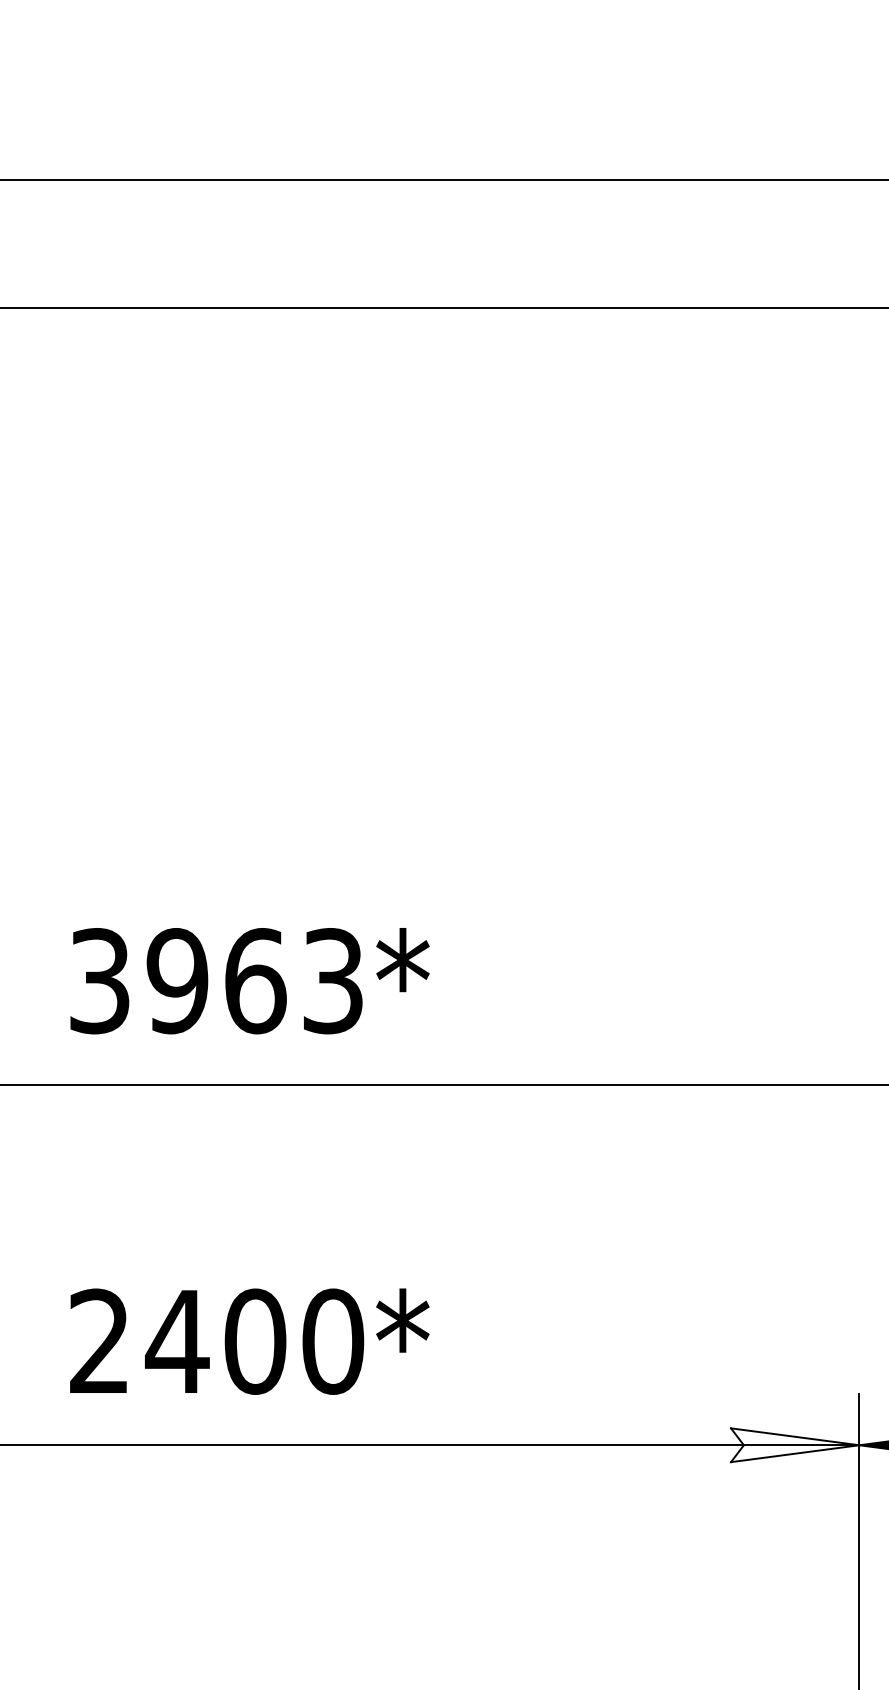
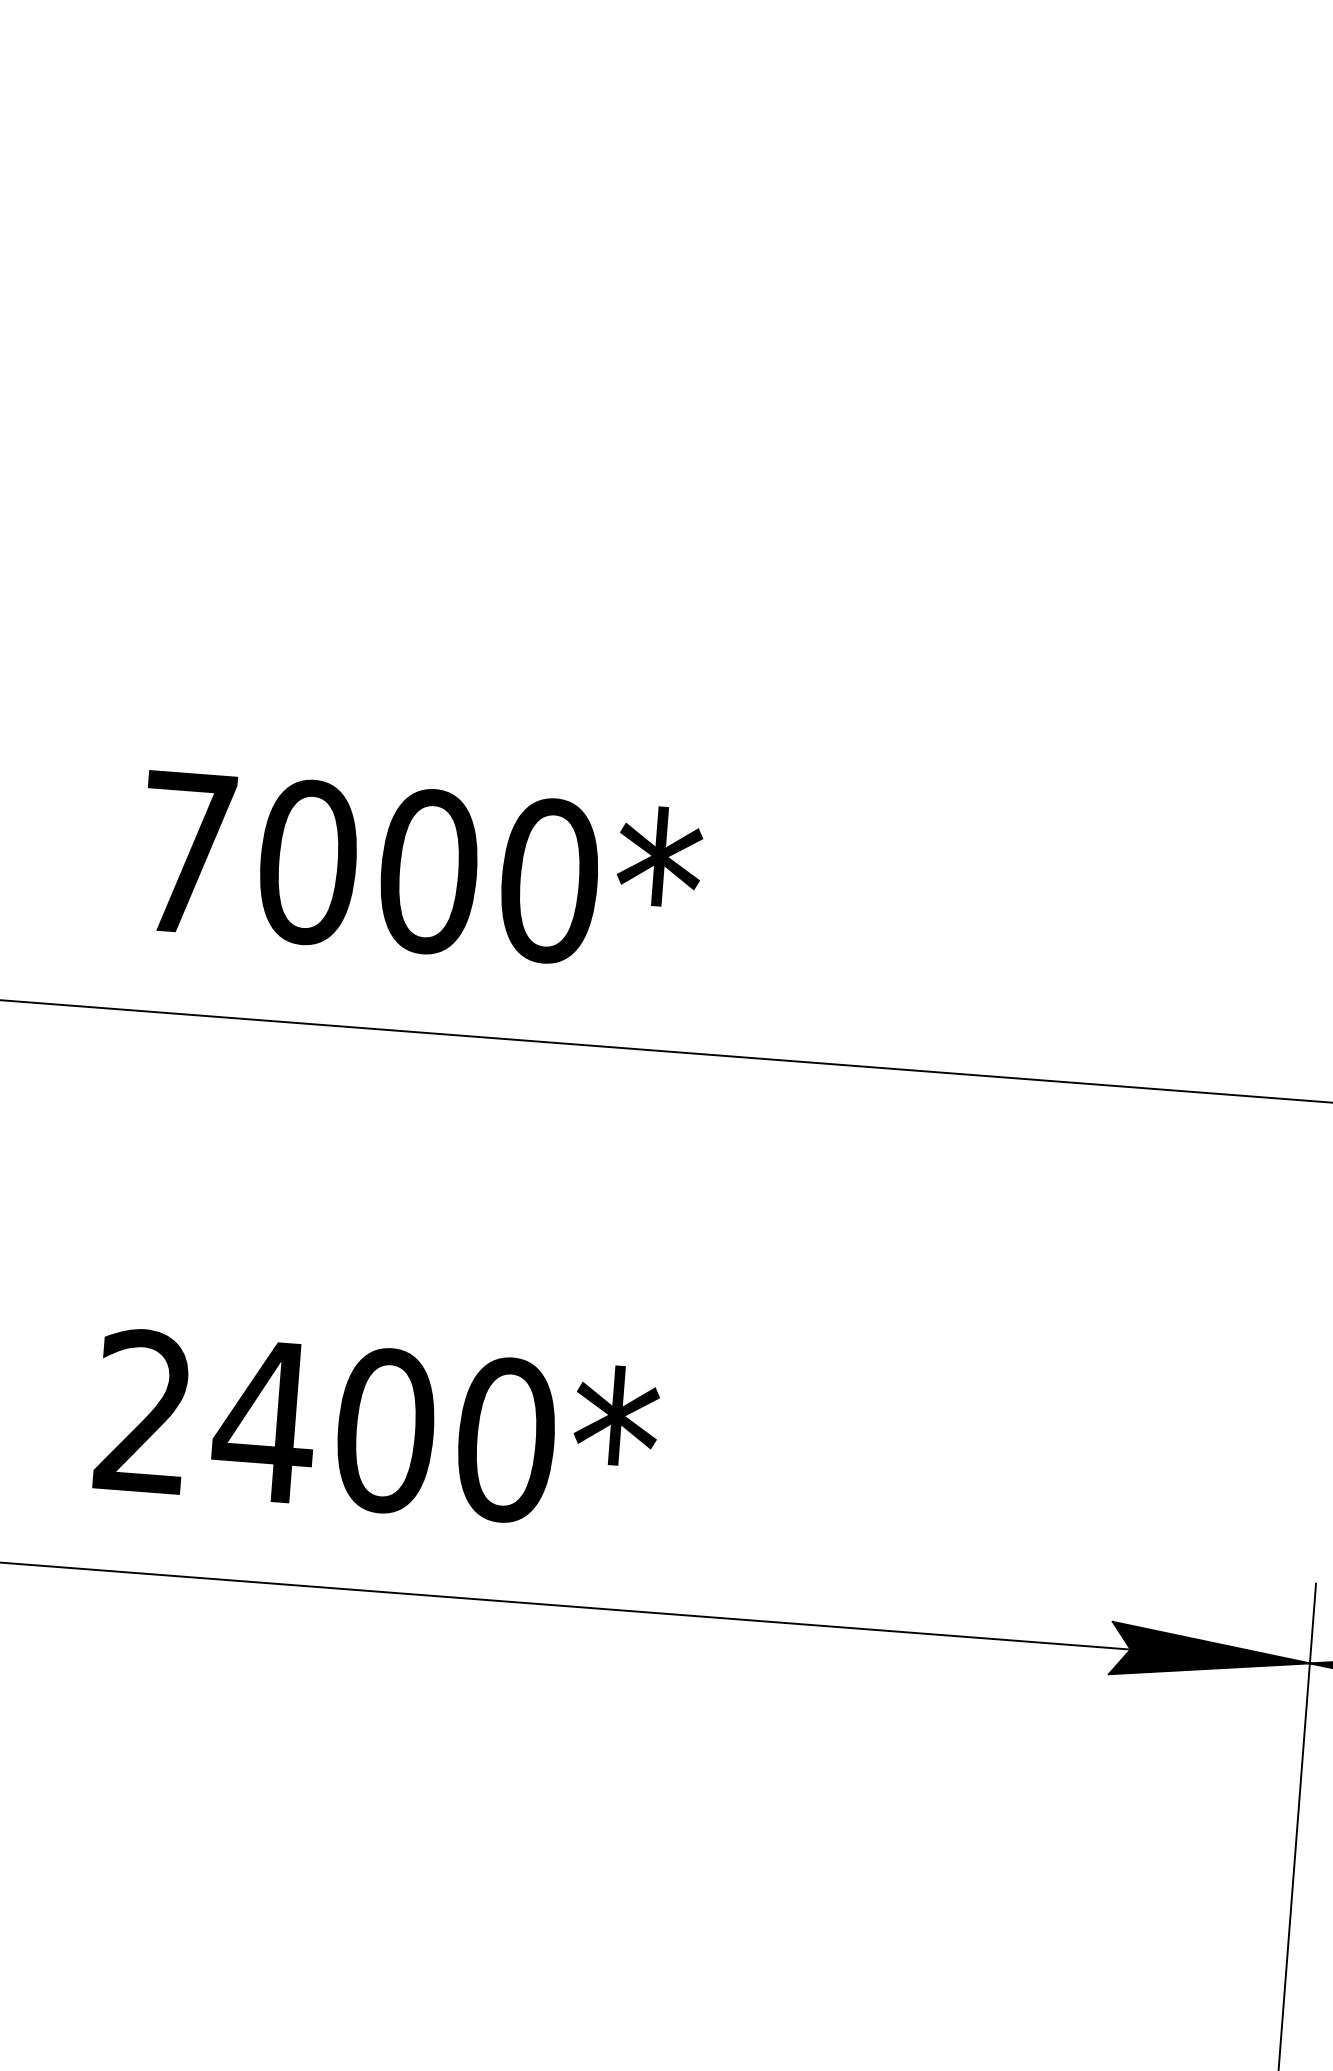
text: (217, 981) -> (369, 867), 3963* -> 7000*
fill: (795, 1445) -> (1210, 1656), added

